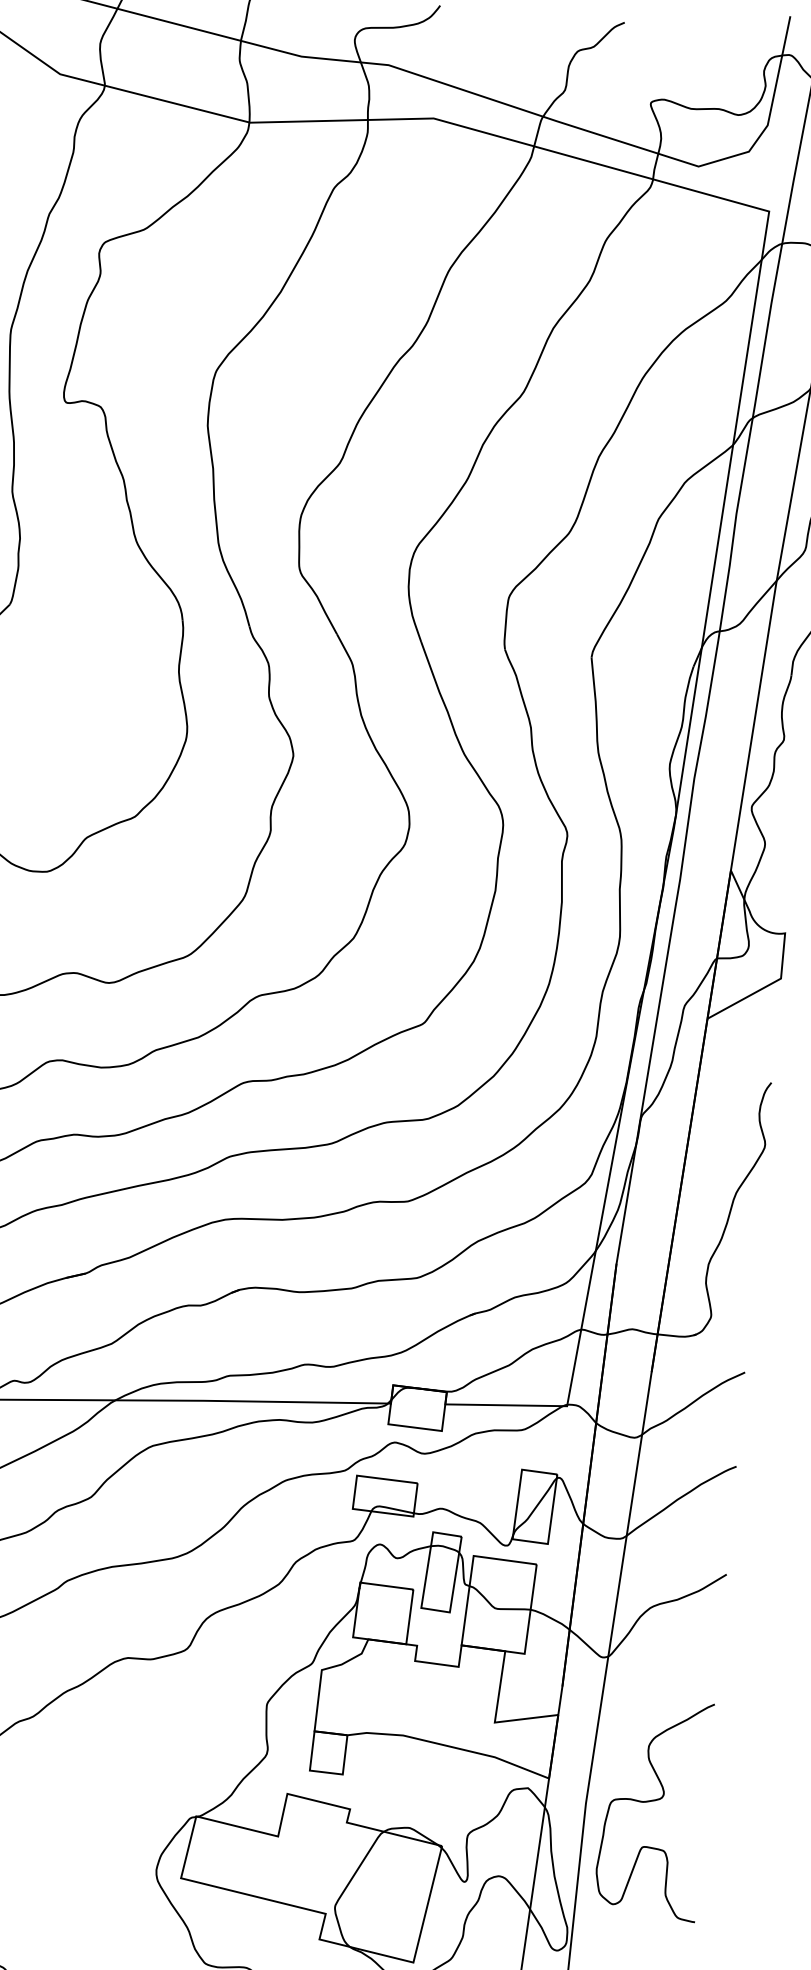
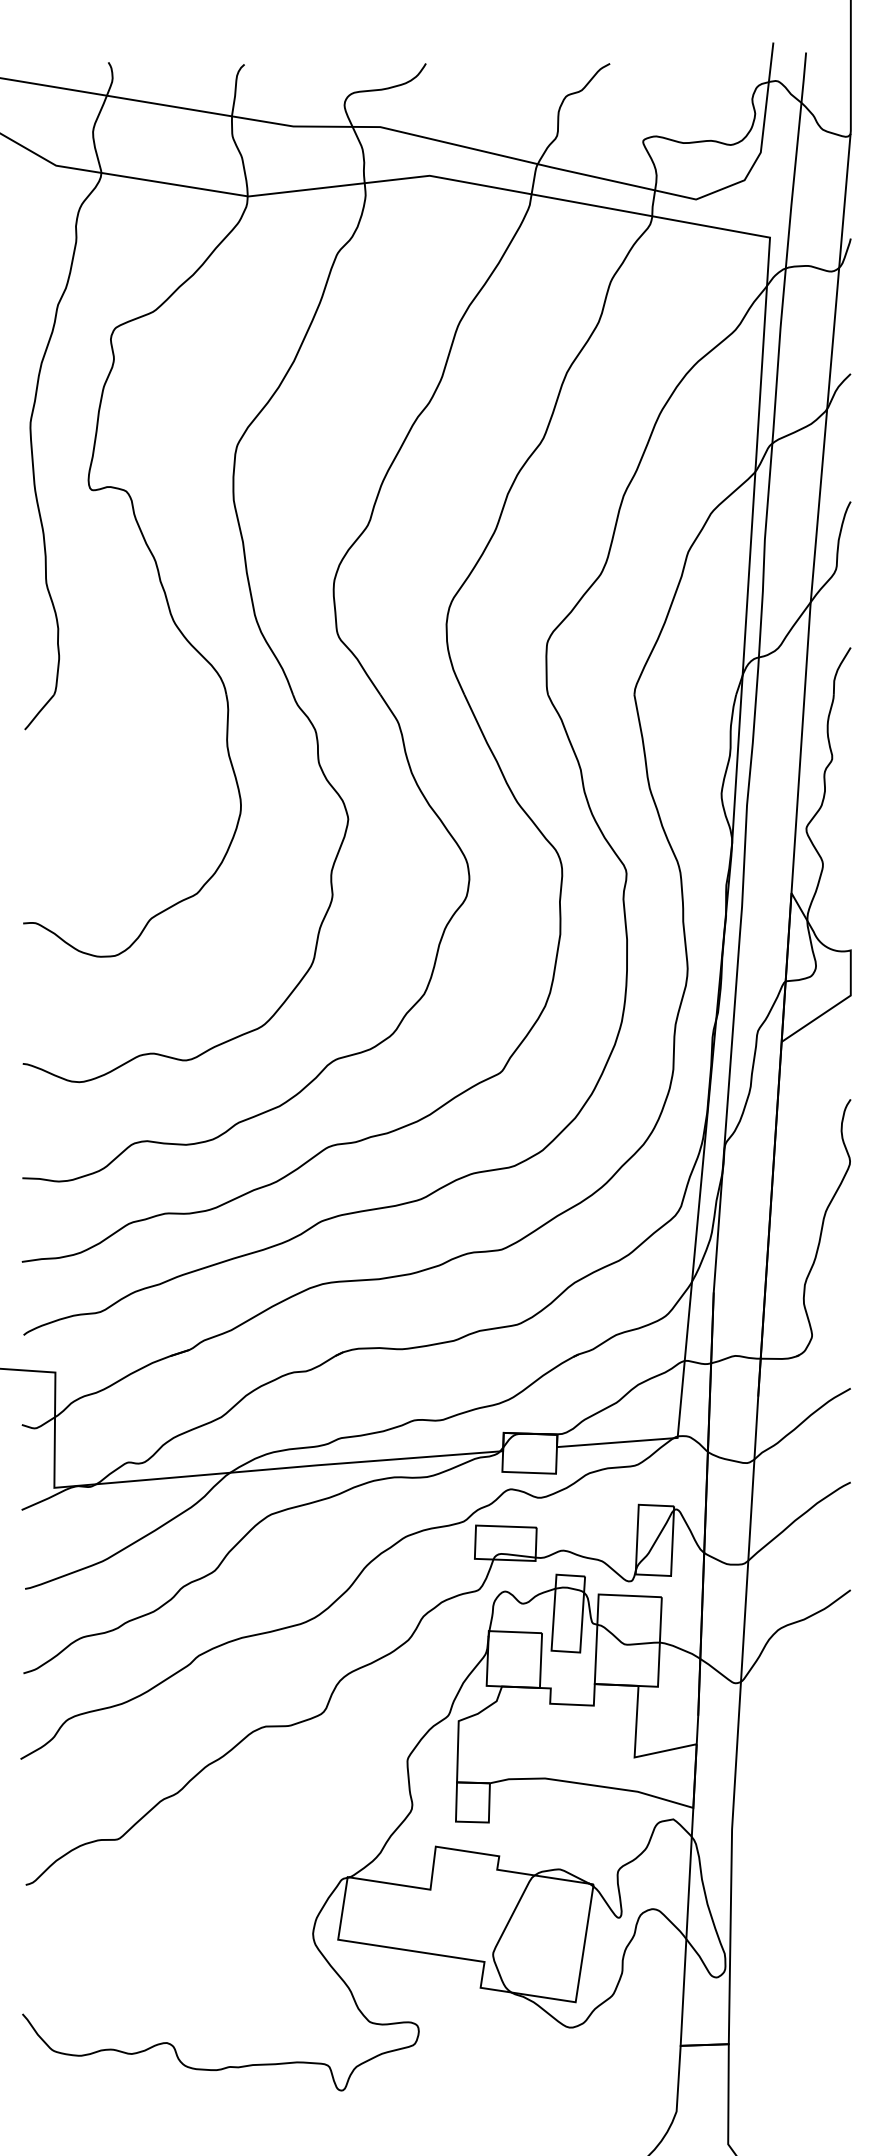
curve: (650, 1802) -> (795, 1822), removed

